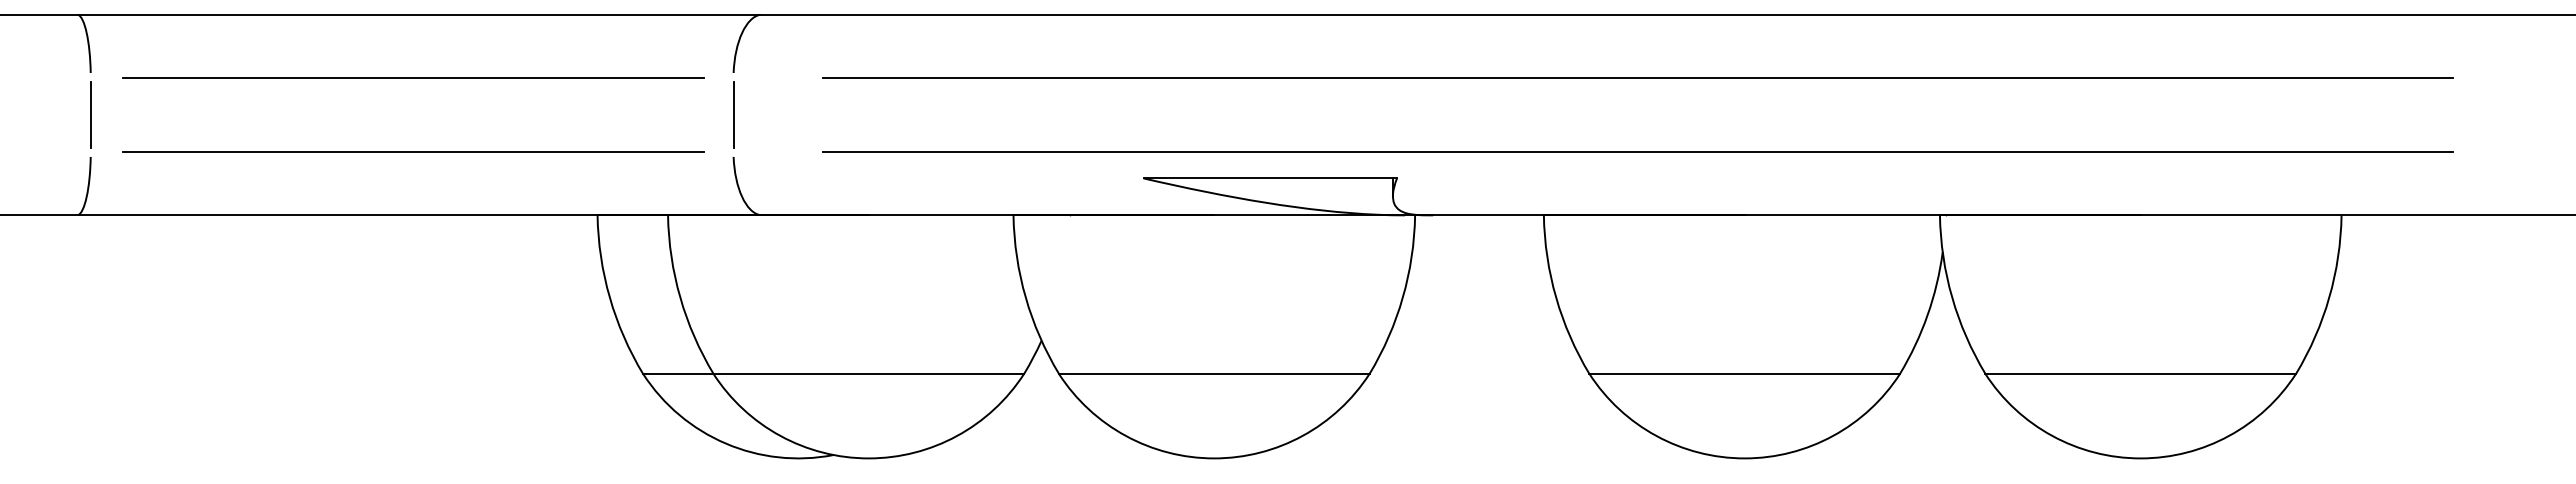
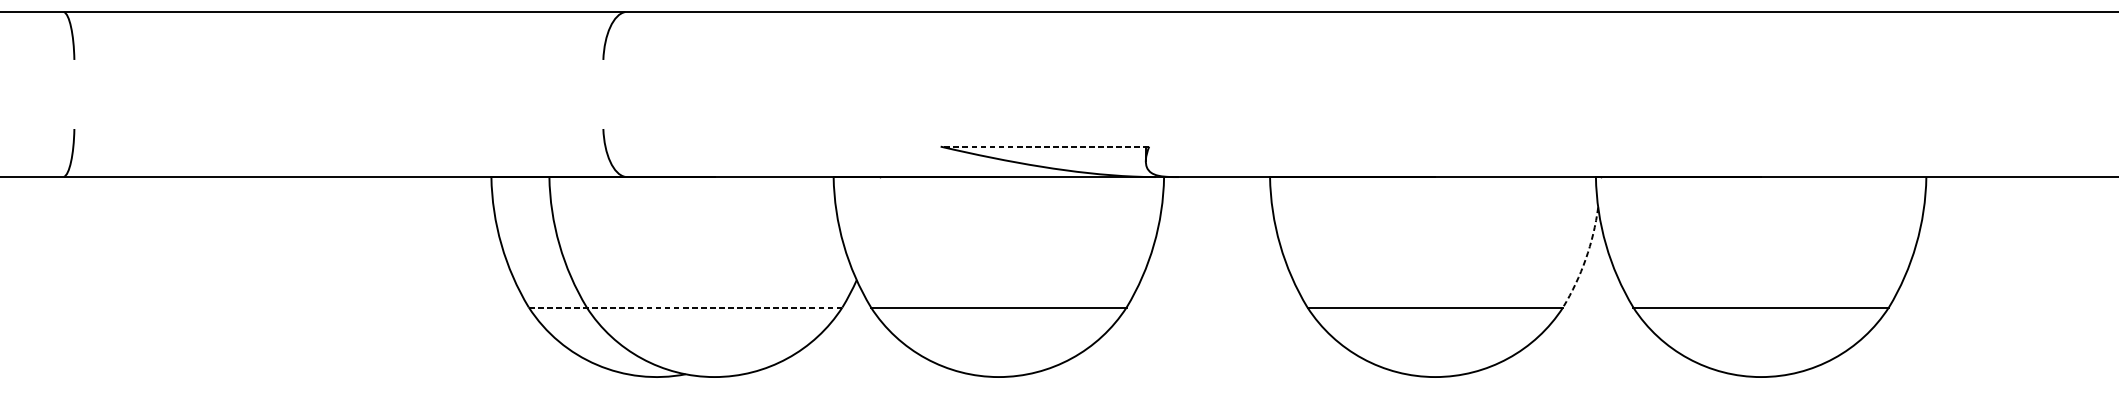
line: (413, 77) -> (339, 63), removed
line: (1637, 77) -> (1347, 63), removed
line: (90, 114) -> (74, 94), removed
line: (733, 114) -> (603, 94), removed
line: (413, 151) -> (339, 124), removed
line: (1637, 151) -> (1347, 124), removed
line: (1270, 178) -> (1045, 146), solid -> dashed
arc: (1927, 315) -> (1585, 259), solid -> dashed
line: (833, 373) -> (685, 307), solid -> dashed

